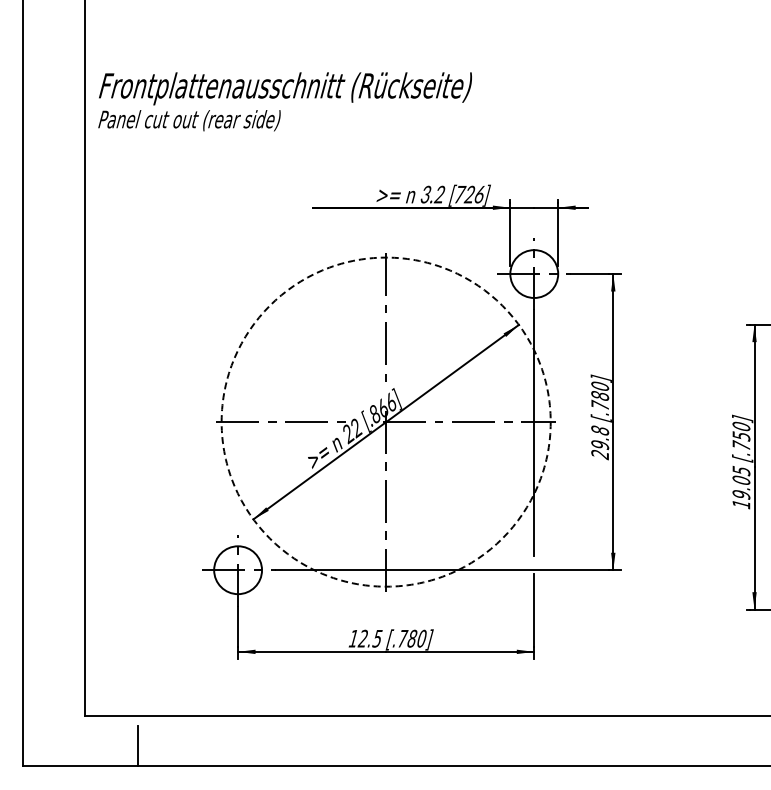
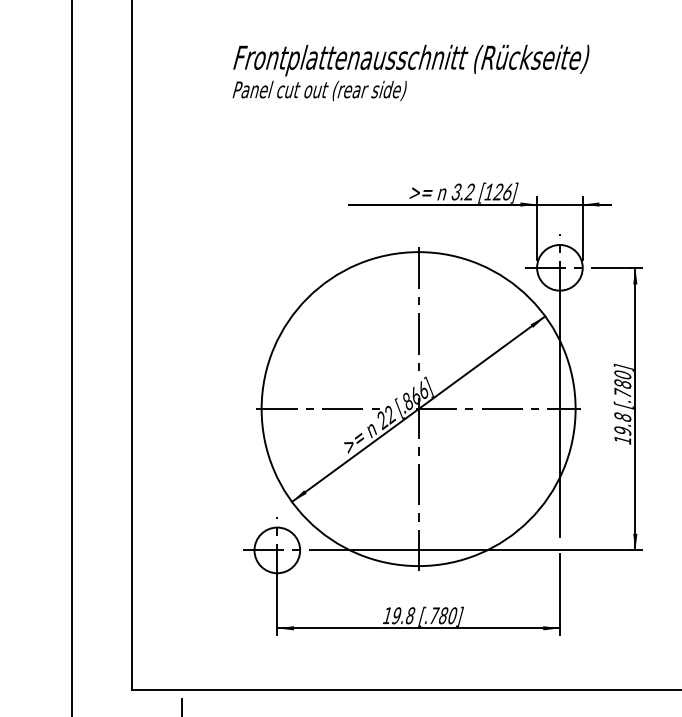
text: (284, 101) -> (410, 72), moved
text: (460, 194) -> (489, 191), [726] -> [126]
circle: (385, 421) -> (417, 408), dashed -> solid
text: (599, 455) -> (622, 440), 29.8 -> 19.8
text: (369, 638) -> (402, 615), 12.5 -> 19.8

